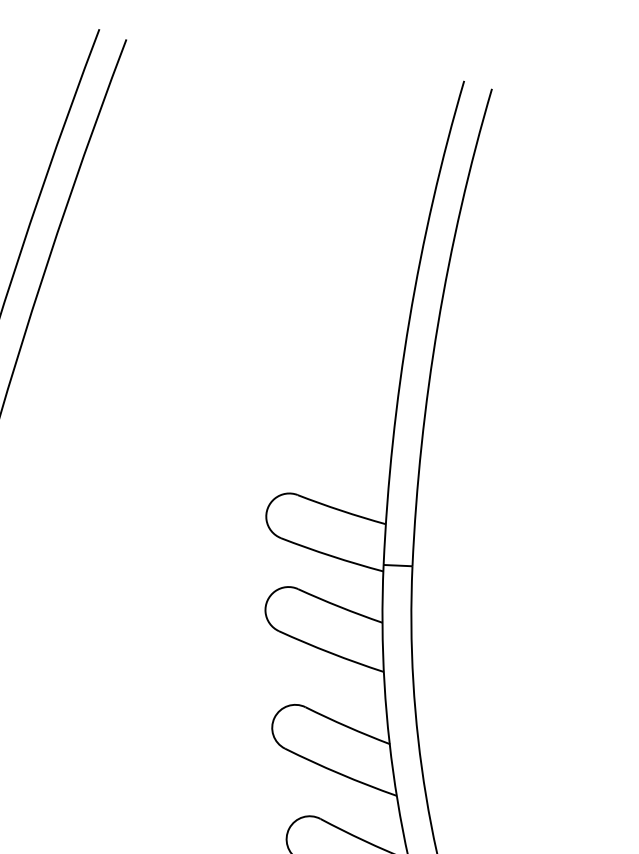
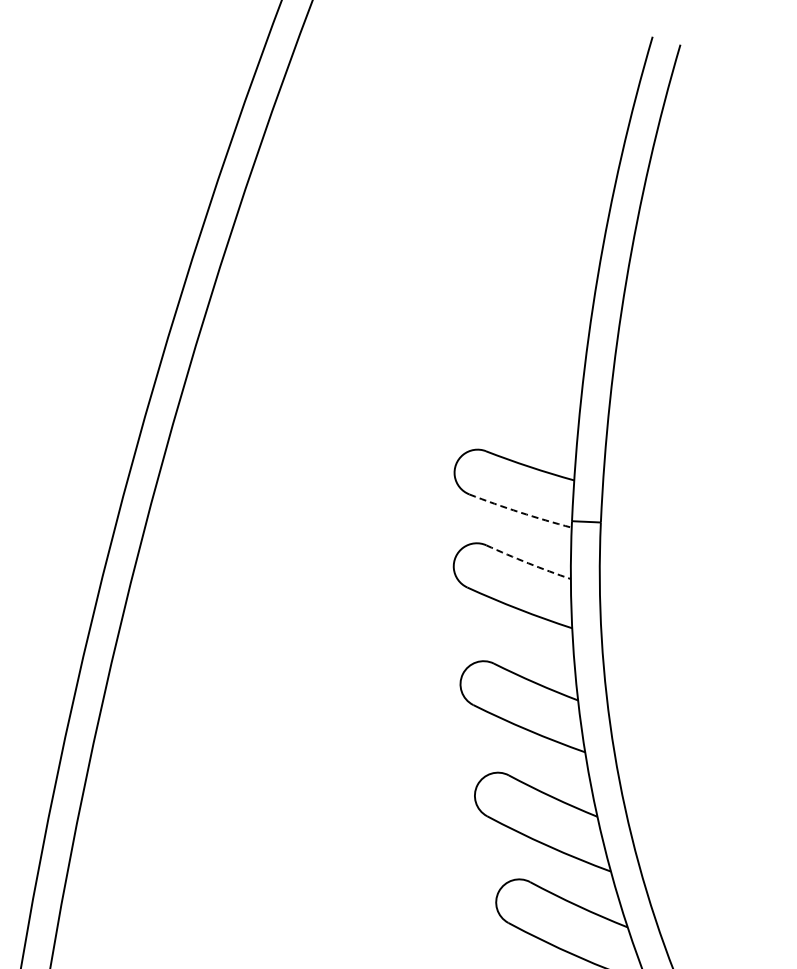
arc: (332, 556) -> (520, 512), solid -> dashed
arc: (340, 607) -> (528, 563), solid -> dashed

